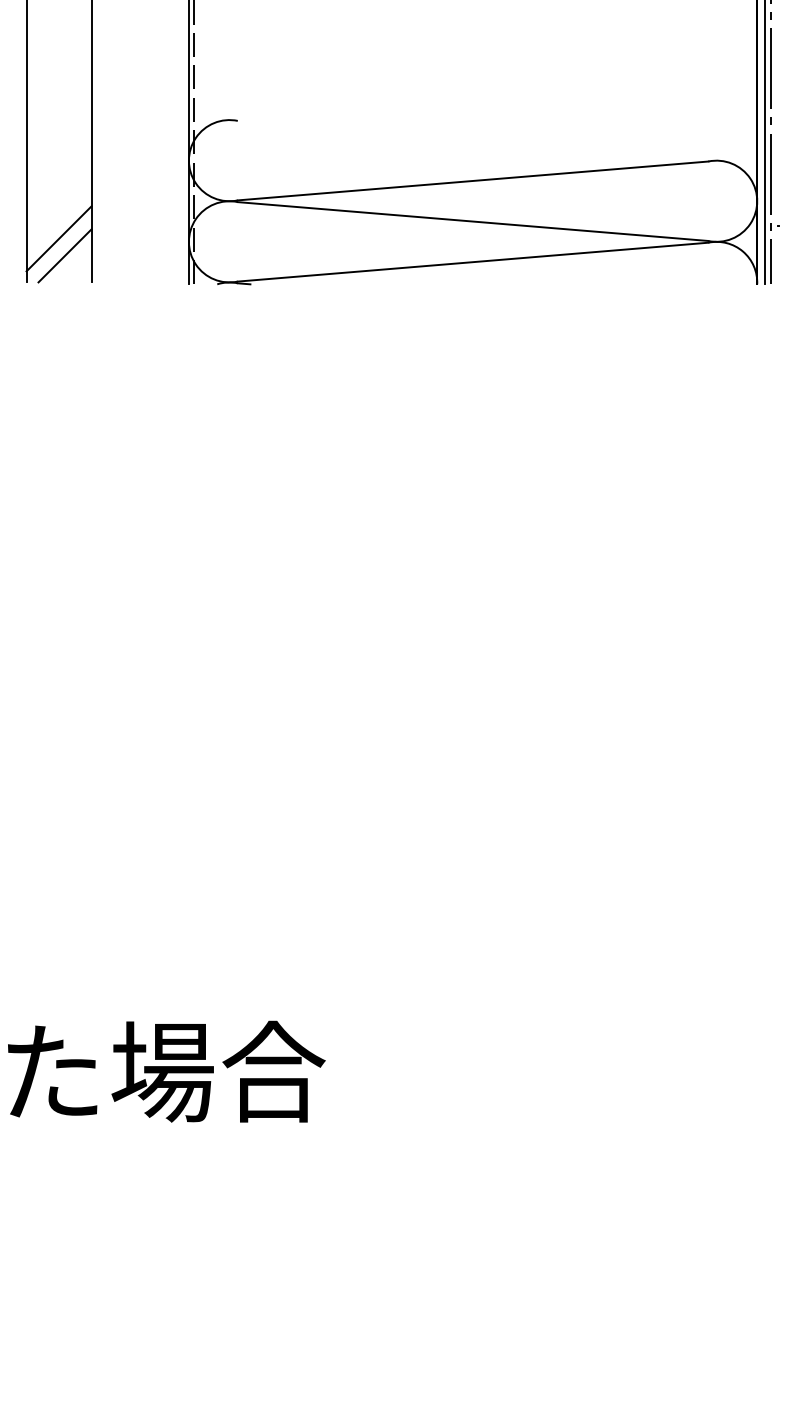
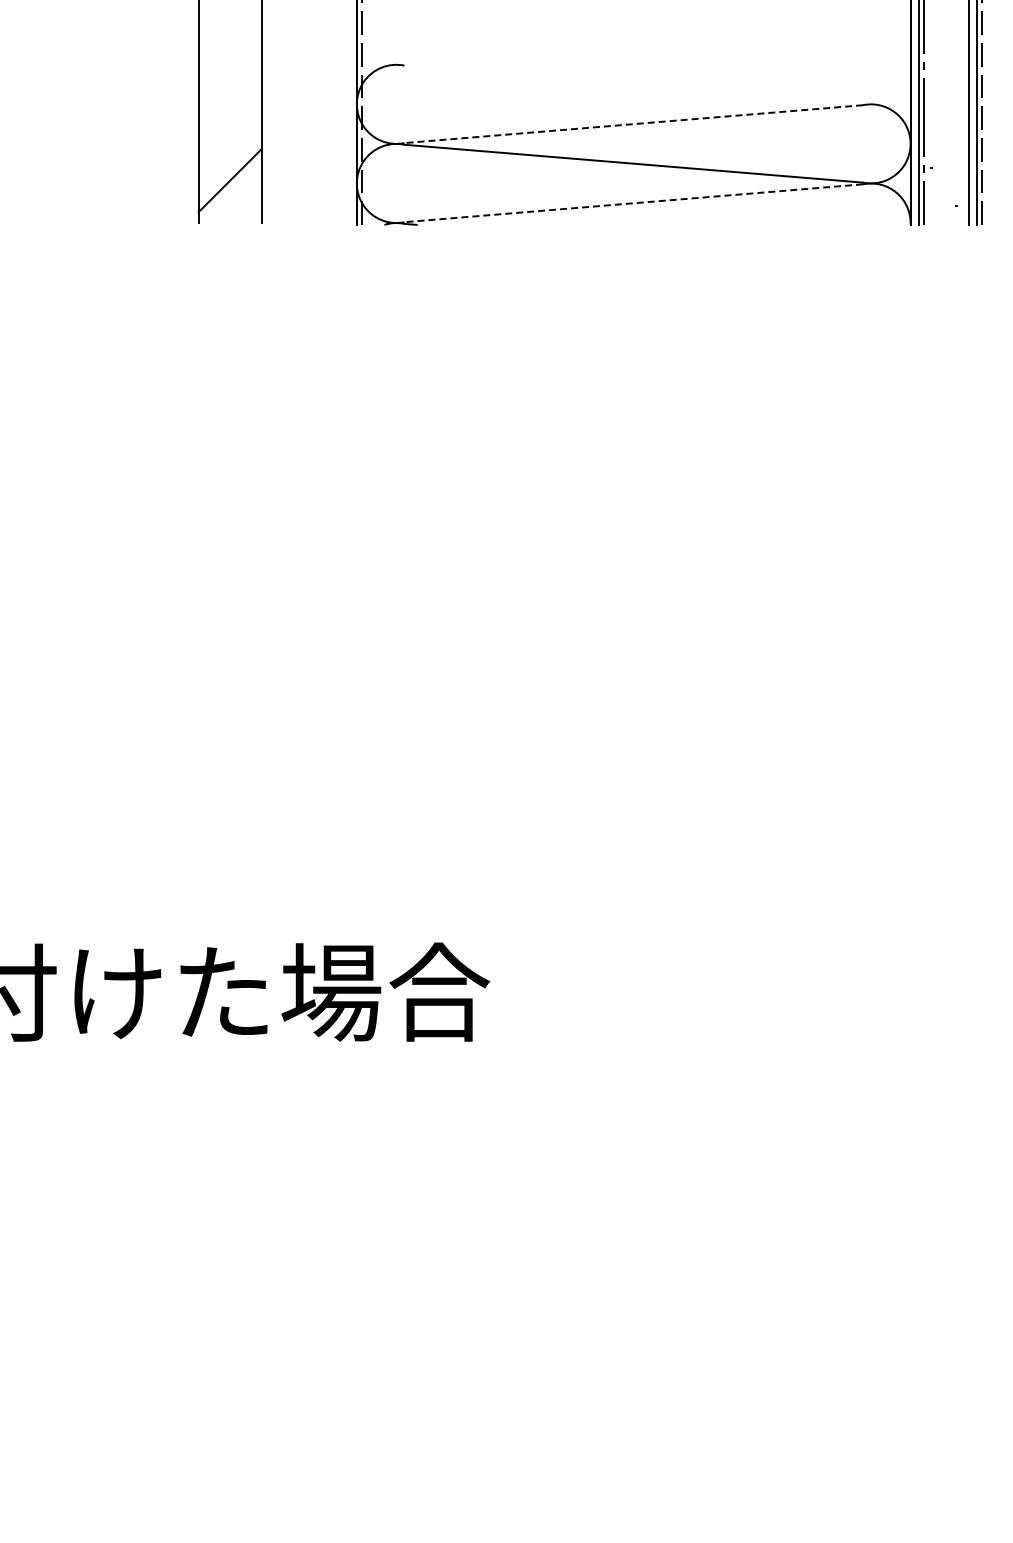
line: (472, 181) -> (633, 124), solid -> dashed
line: (64, 255) -> (235, 196), removed
line: (472, 262) -> (633, 203), solid -> dashed

